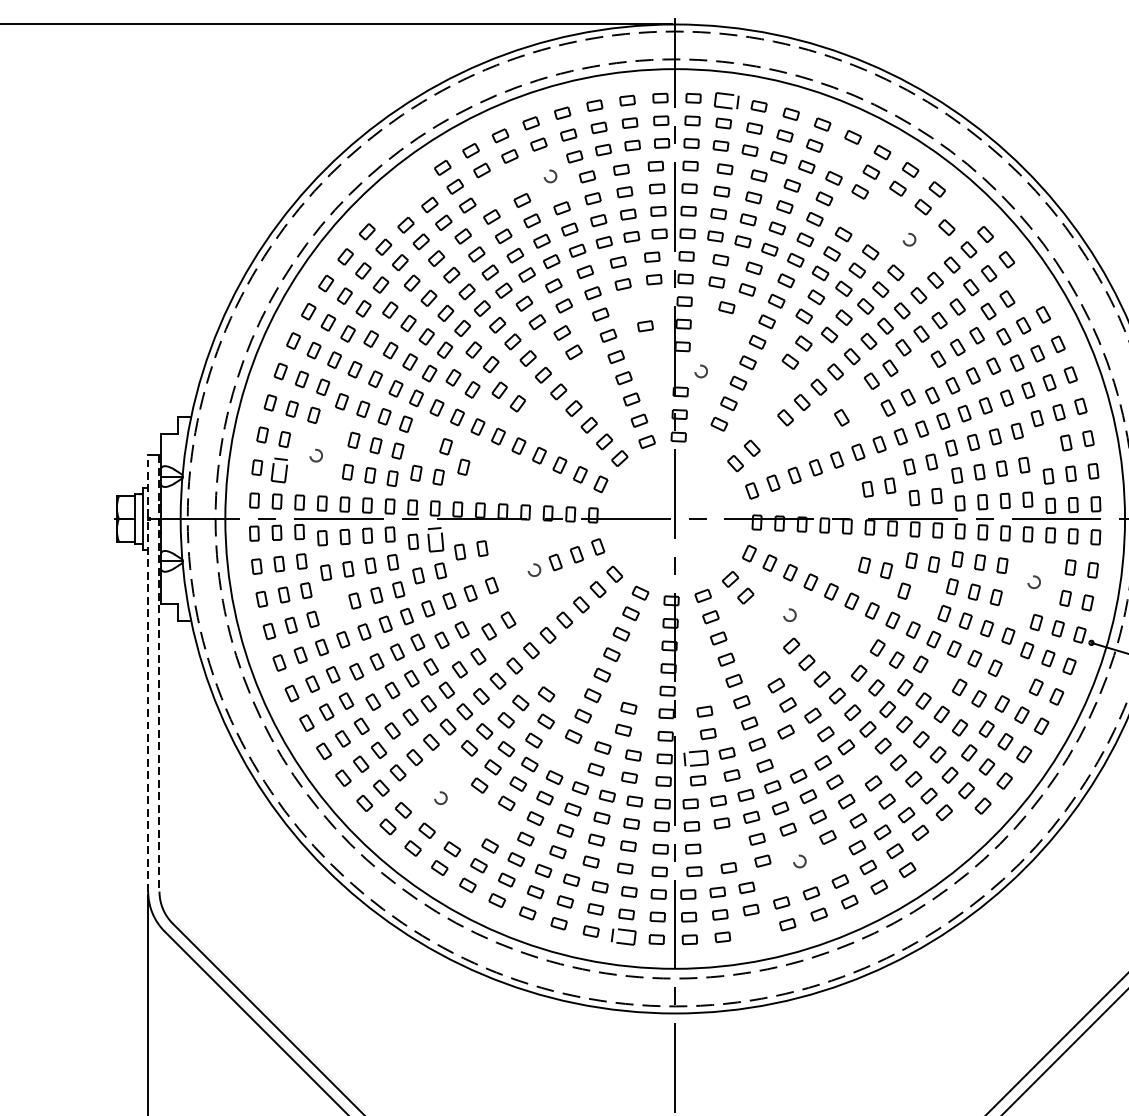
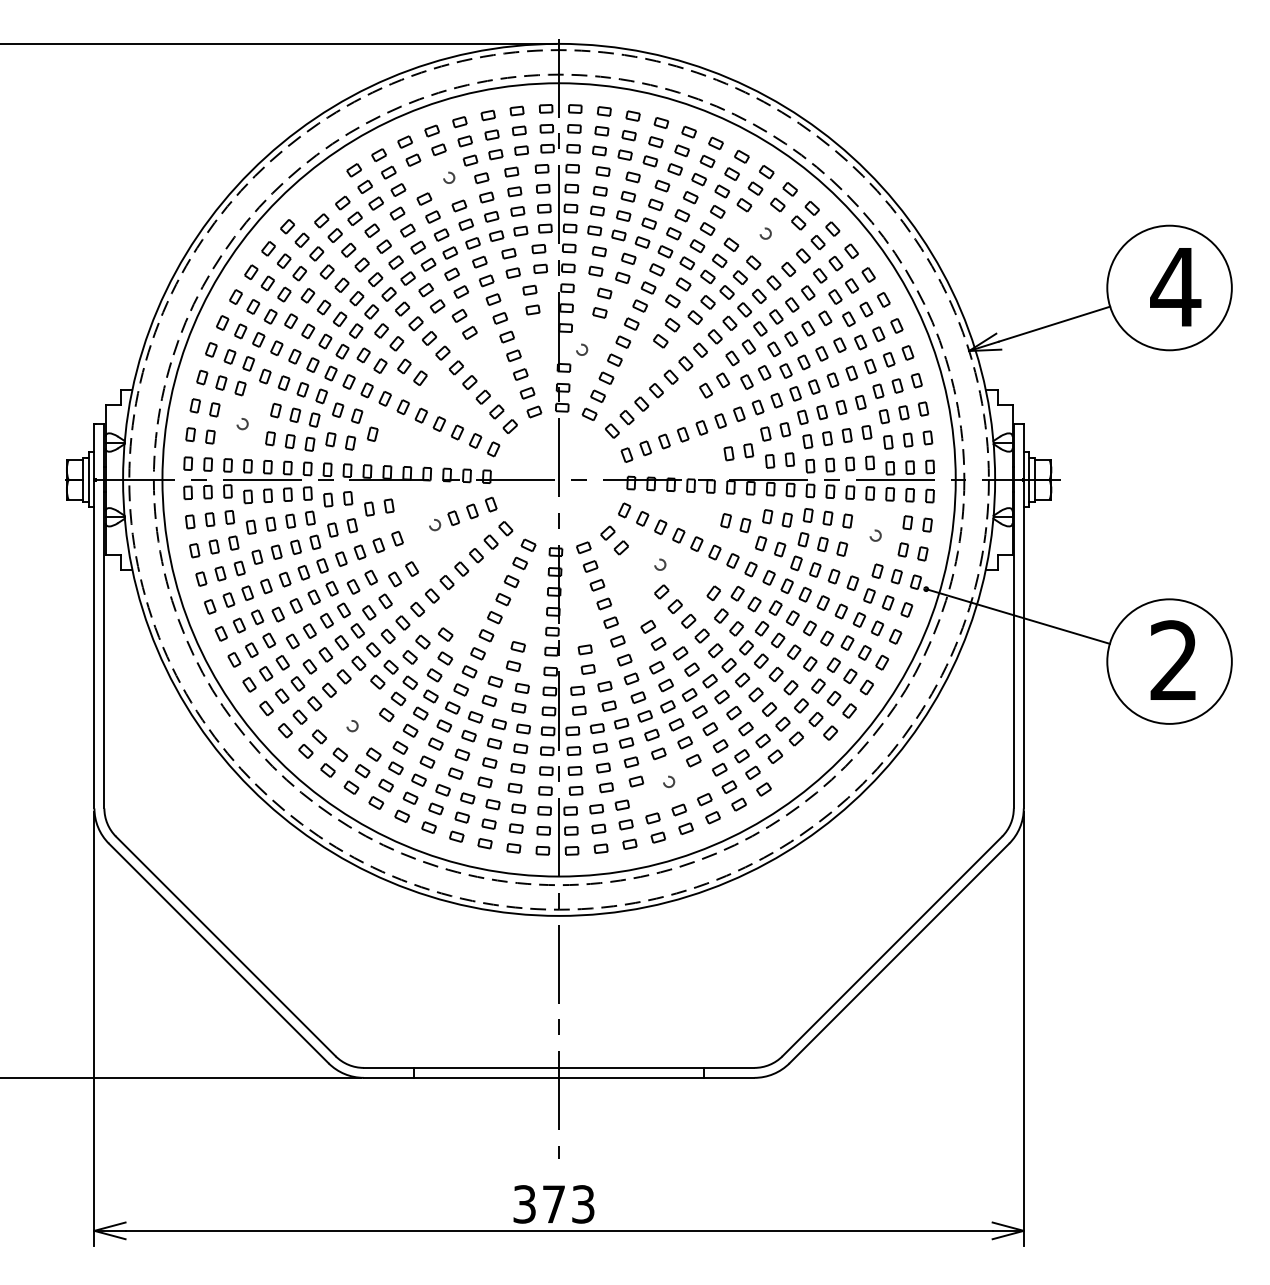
part: (725, 101) -> (603, 111), size x0.62
part: (843, 157) -> (707, 161), added
part: (493, 189) -> (398, 189), added
part: (885, 207) -> (744, 205), added
part: (961, 211) -> (811, 208), added
part: (854, 214) -> (717, 211), added
part: (1026, 286) -> (868, 274), added
part: (641, 303) -> (529, 289), added
part: (720, 329) -> (599, 312), added
part: (919, 371) -> (774, 349), added
part: (861, 406) -> (723, 380), added
part: (768, 432) -> (641, 403), added
part: (424, 439) -> (338, 409), added
part: (709, 443) -> (589, 413), added
part: (1043, 447) -> (883, 416), added
part: (279, 469) -> (210, 436), size x0.62
part: (436, 540) -> (348, 498), size x0.62
part: (926, 597) -> (780, 549), added
part: (333, 605) -> (257, 556), added
part: (850, 647) -> (713, 593), added
line: (148, 672) -> (94, 615), dashed -> solid
line: (159, 673) -> (104, 616), dashed -> solid
part: (939, 676) -> (792, 618), added
part: (1015, 677) -> (859, 619), added
part: (795, 752) -> (665, 685), added
part: (563, 756) -> (460, 689), added
part: (696, 757) -> (577, 690), size x0.62
part: (859, 765) -> (721, 697), added
part: (495, 822) -> (400, 747), added
part: (464, 830) -> (373, 754), added
part: (725, 845) -> (603, 767), added
part: (755, 931) -> (629, 843), added
part: (623, 937) -> (513, 848), size x0.62

